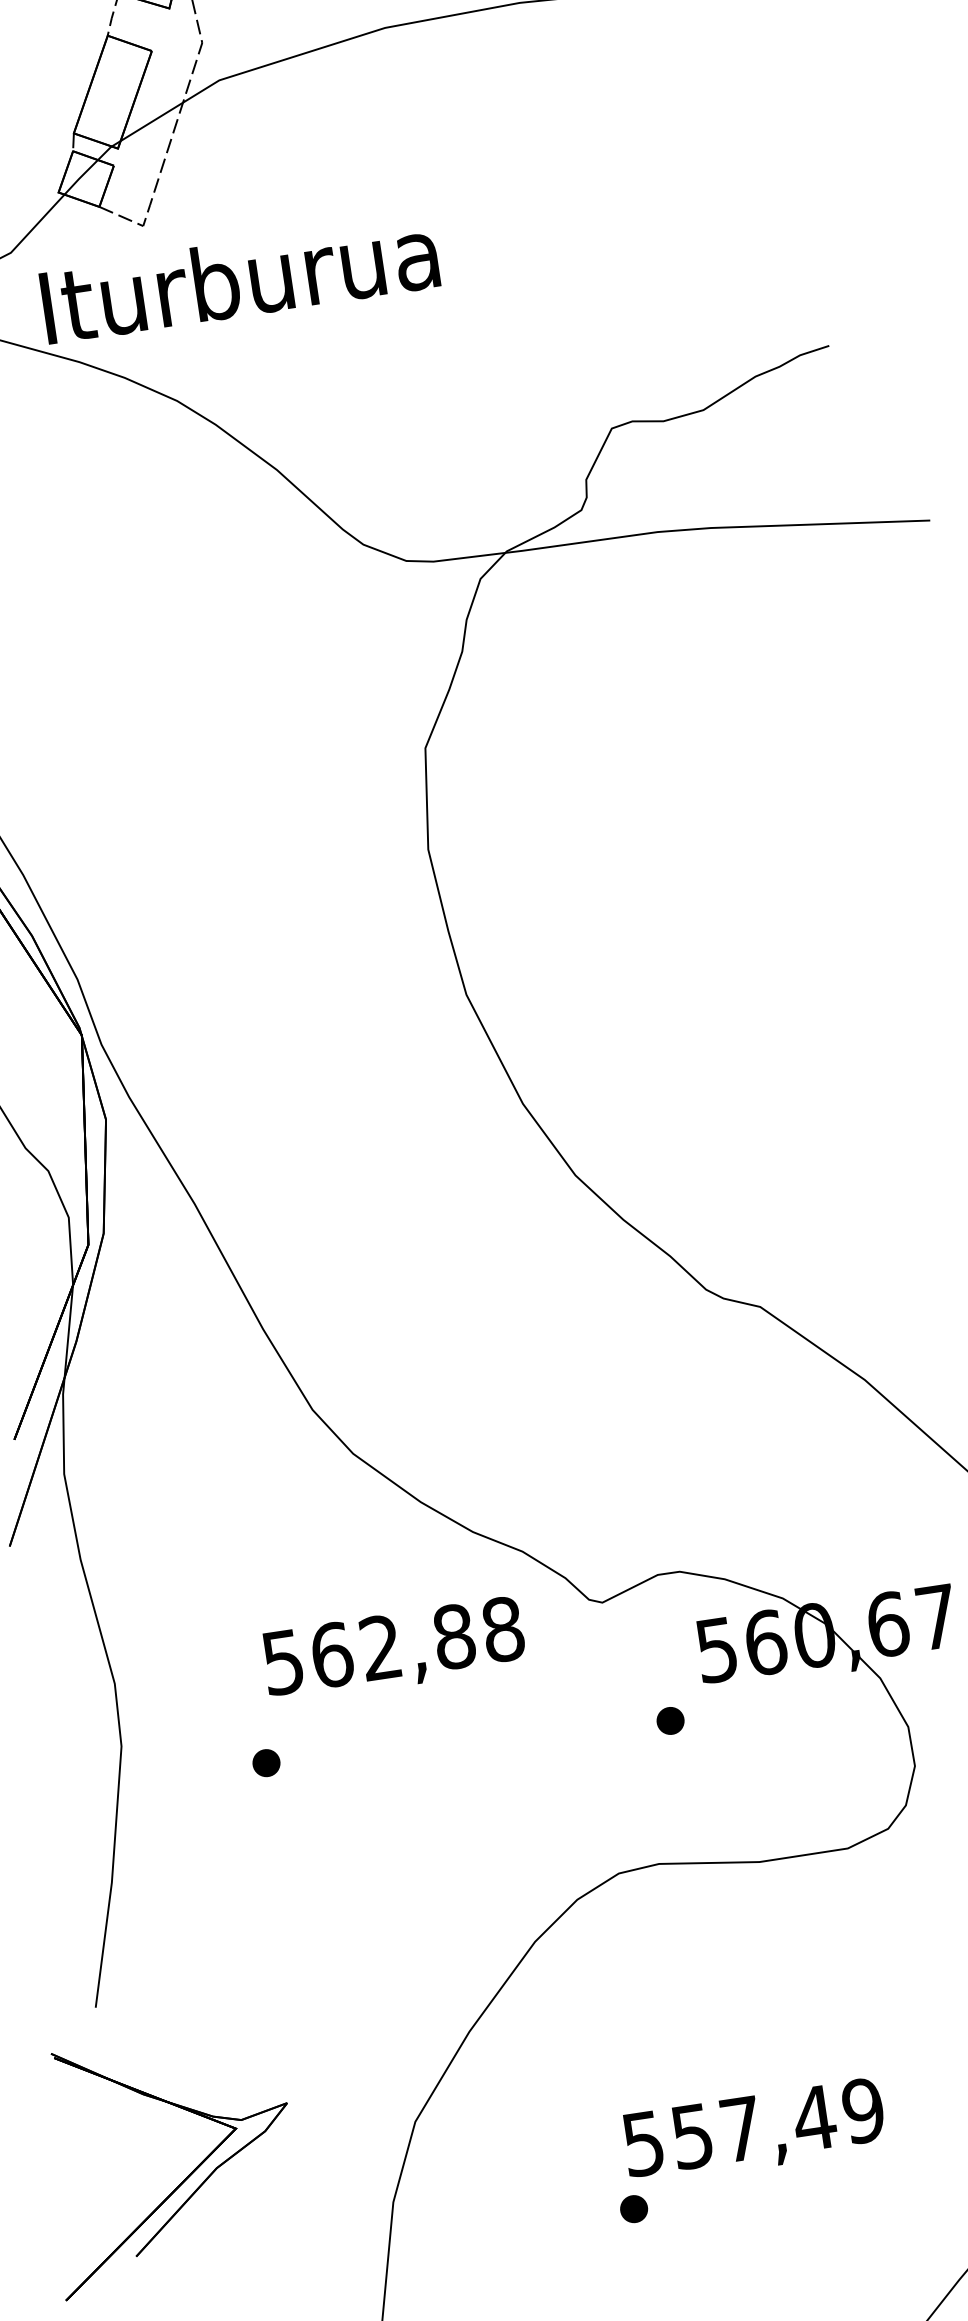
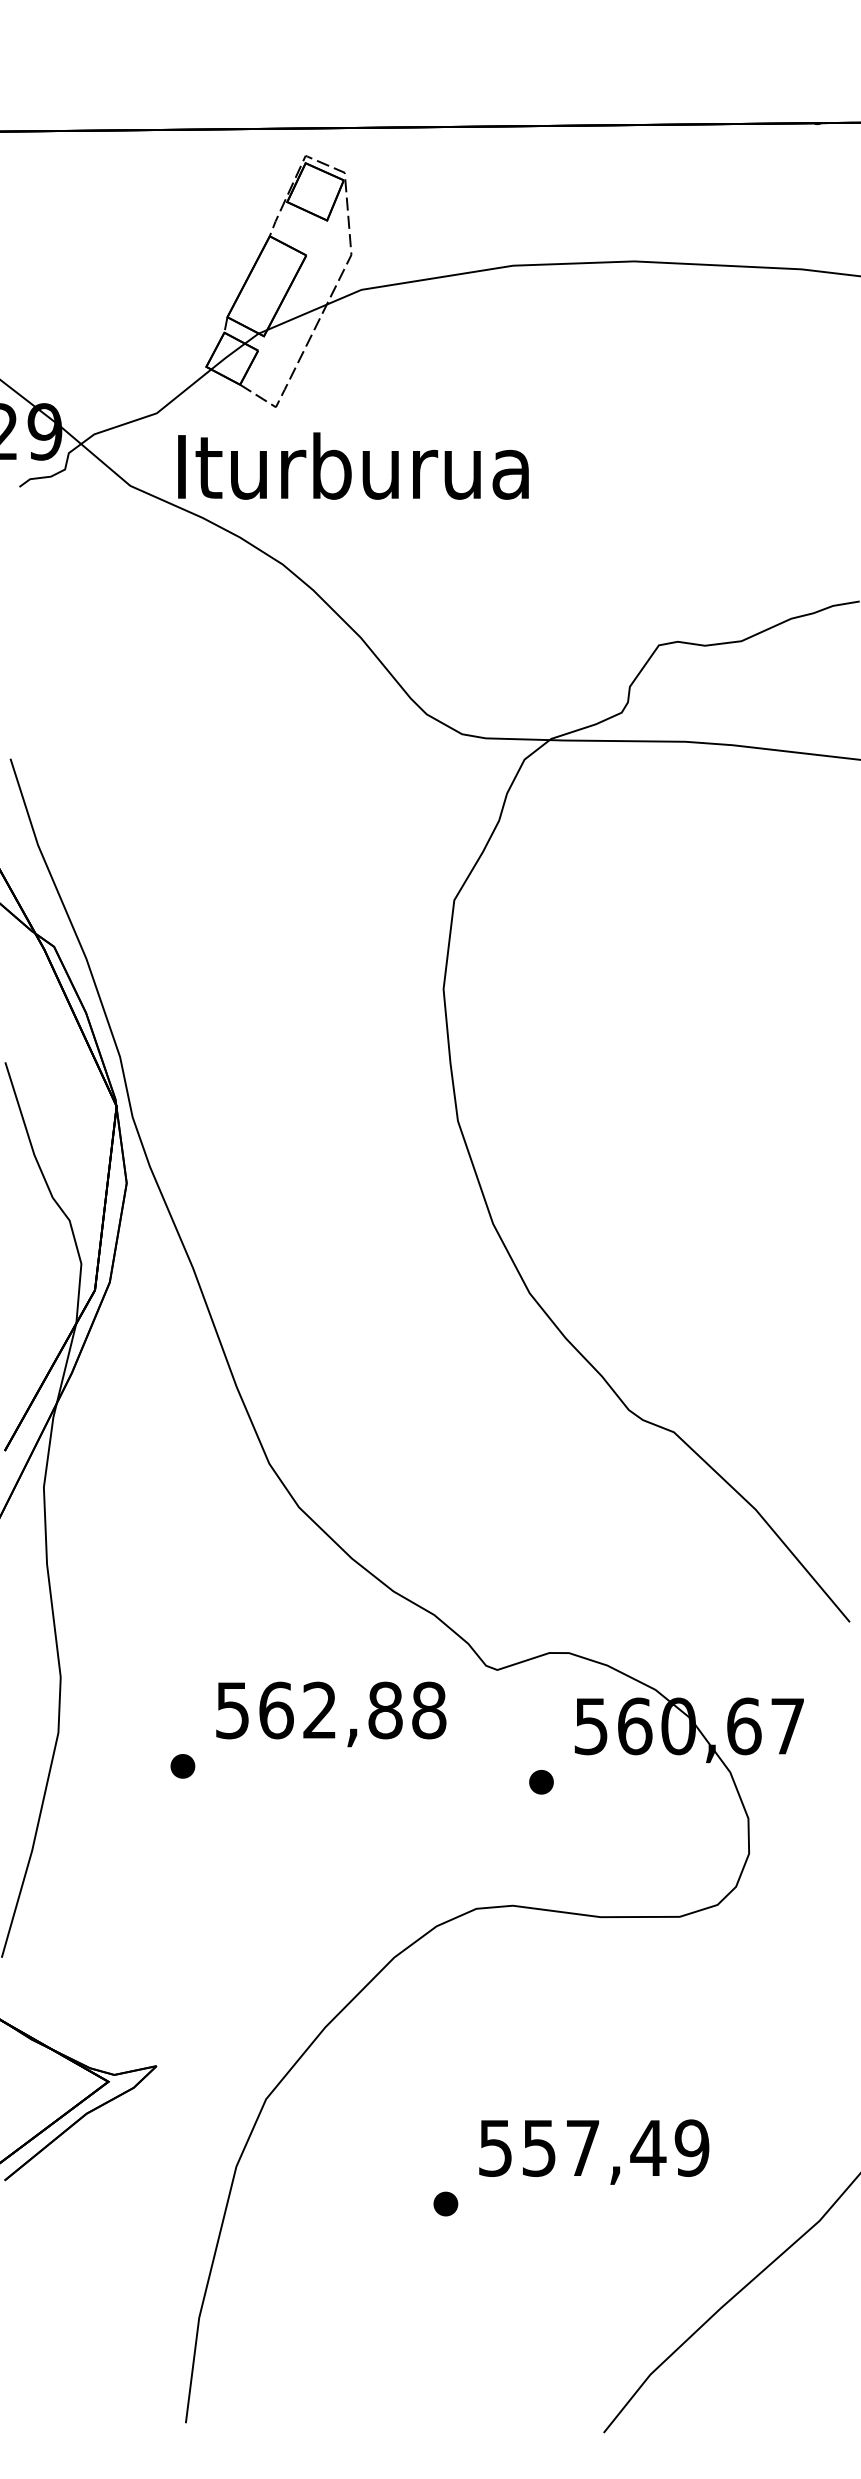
text: (394, 1650) -> (331, 1714), moved
text: (754, 2130) -> (594, 2151), moved

